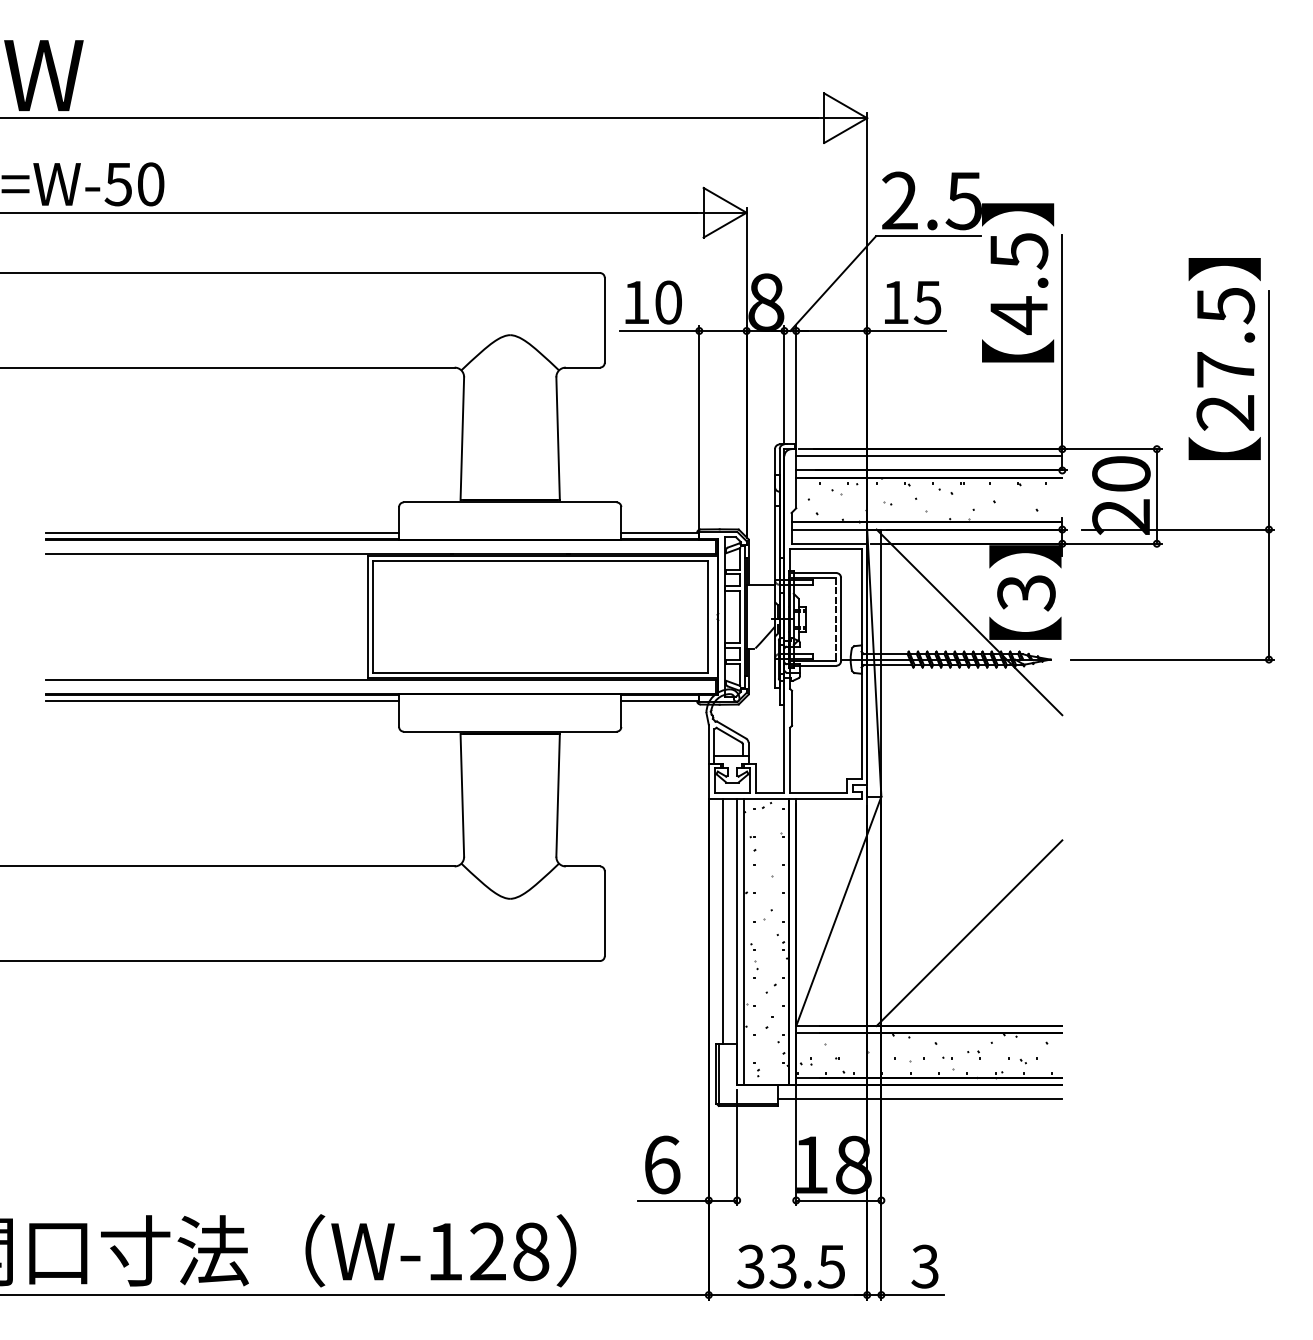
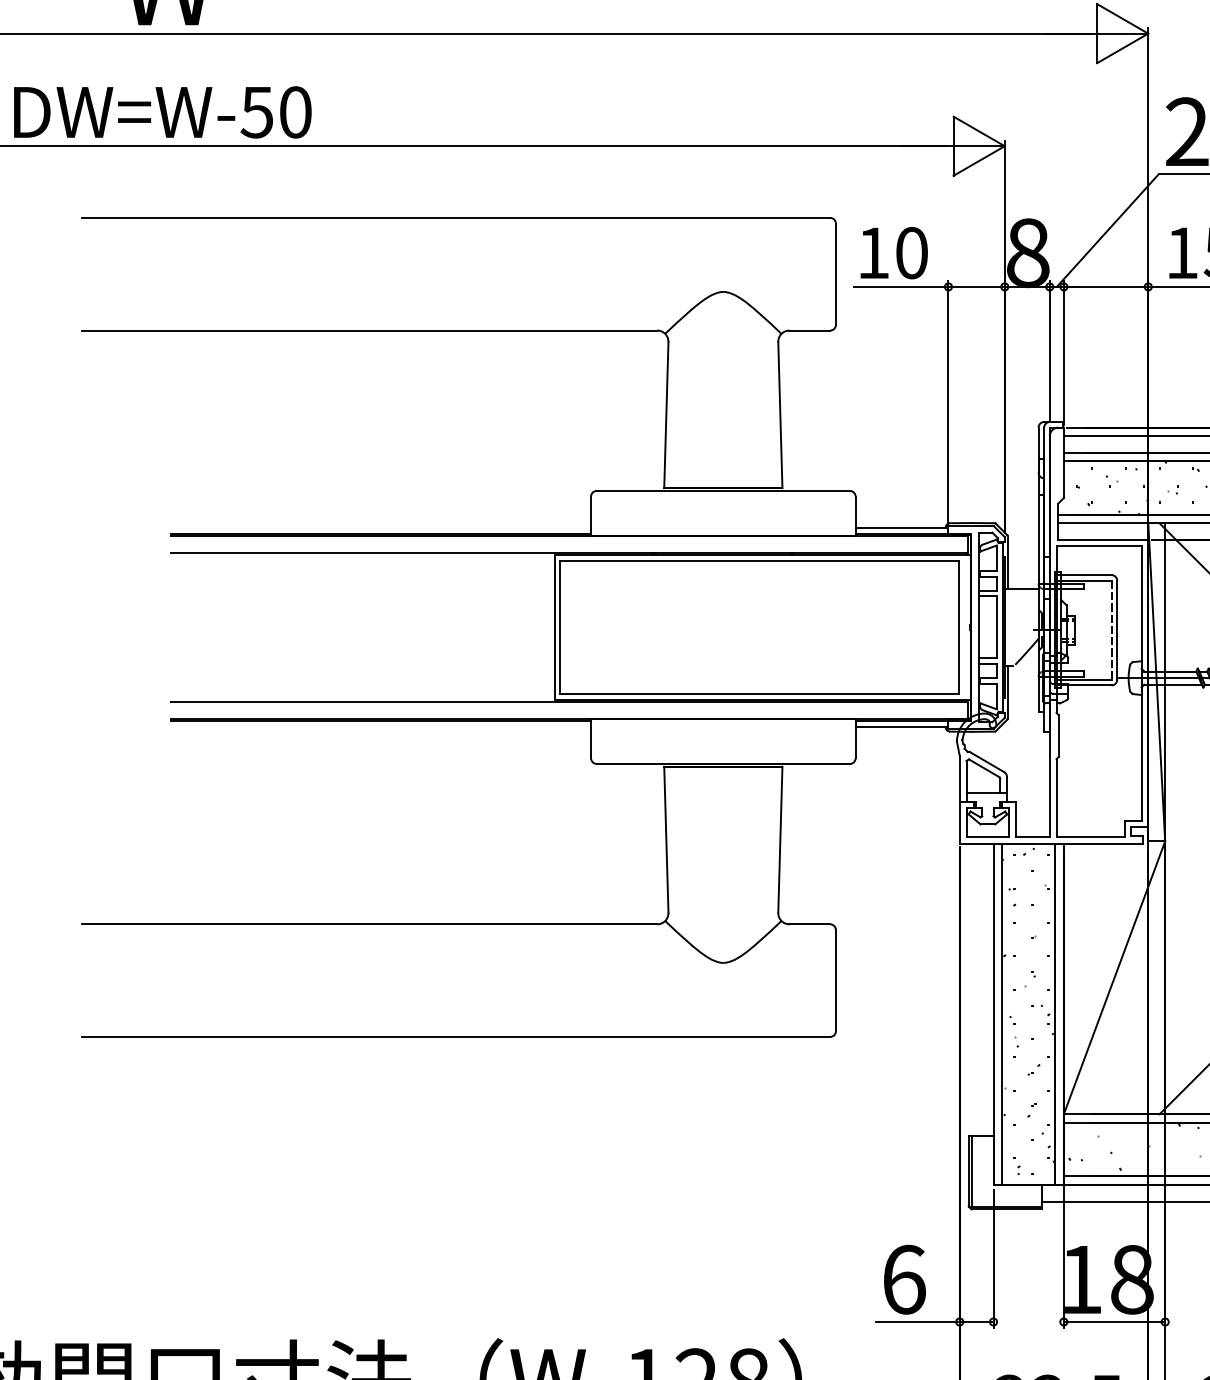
line: (222, 533) -> (380, 528), removed
line: (222, 700) -> (380, 726), removed
line: (722, 921) -> (976, 989), removed

